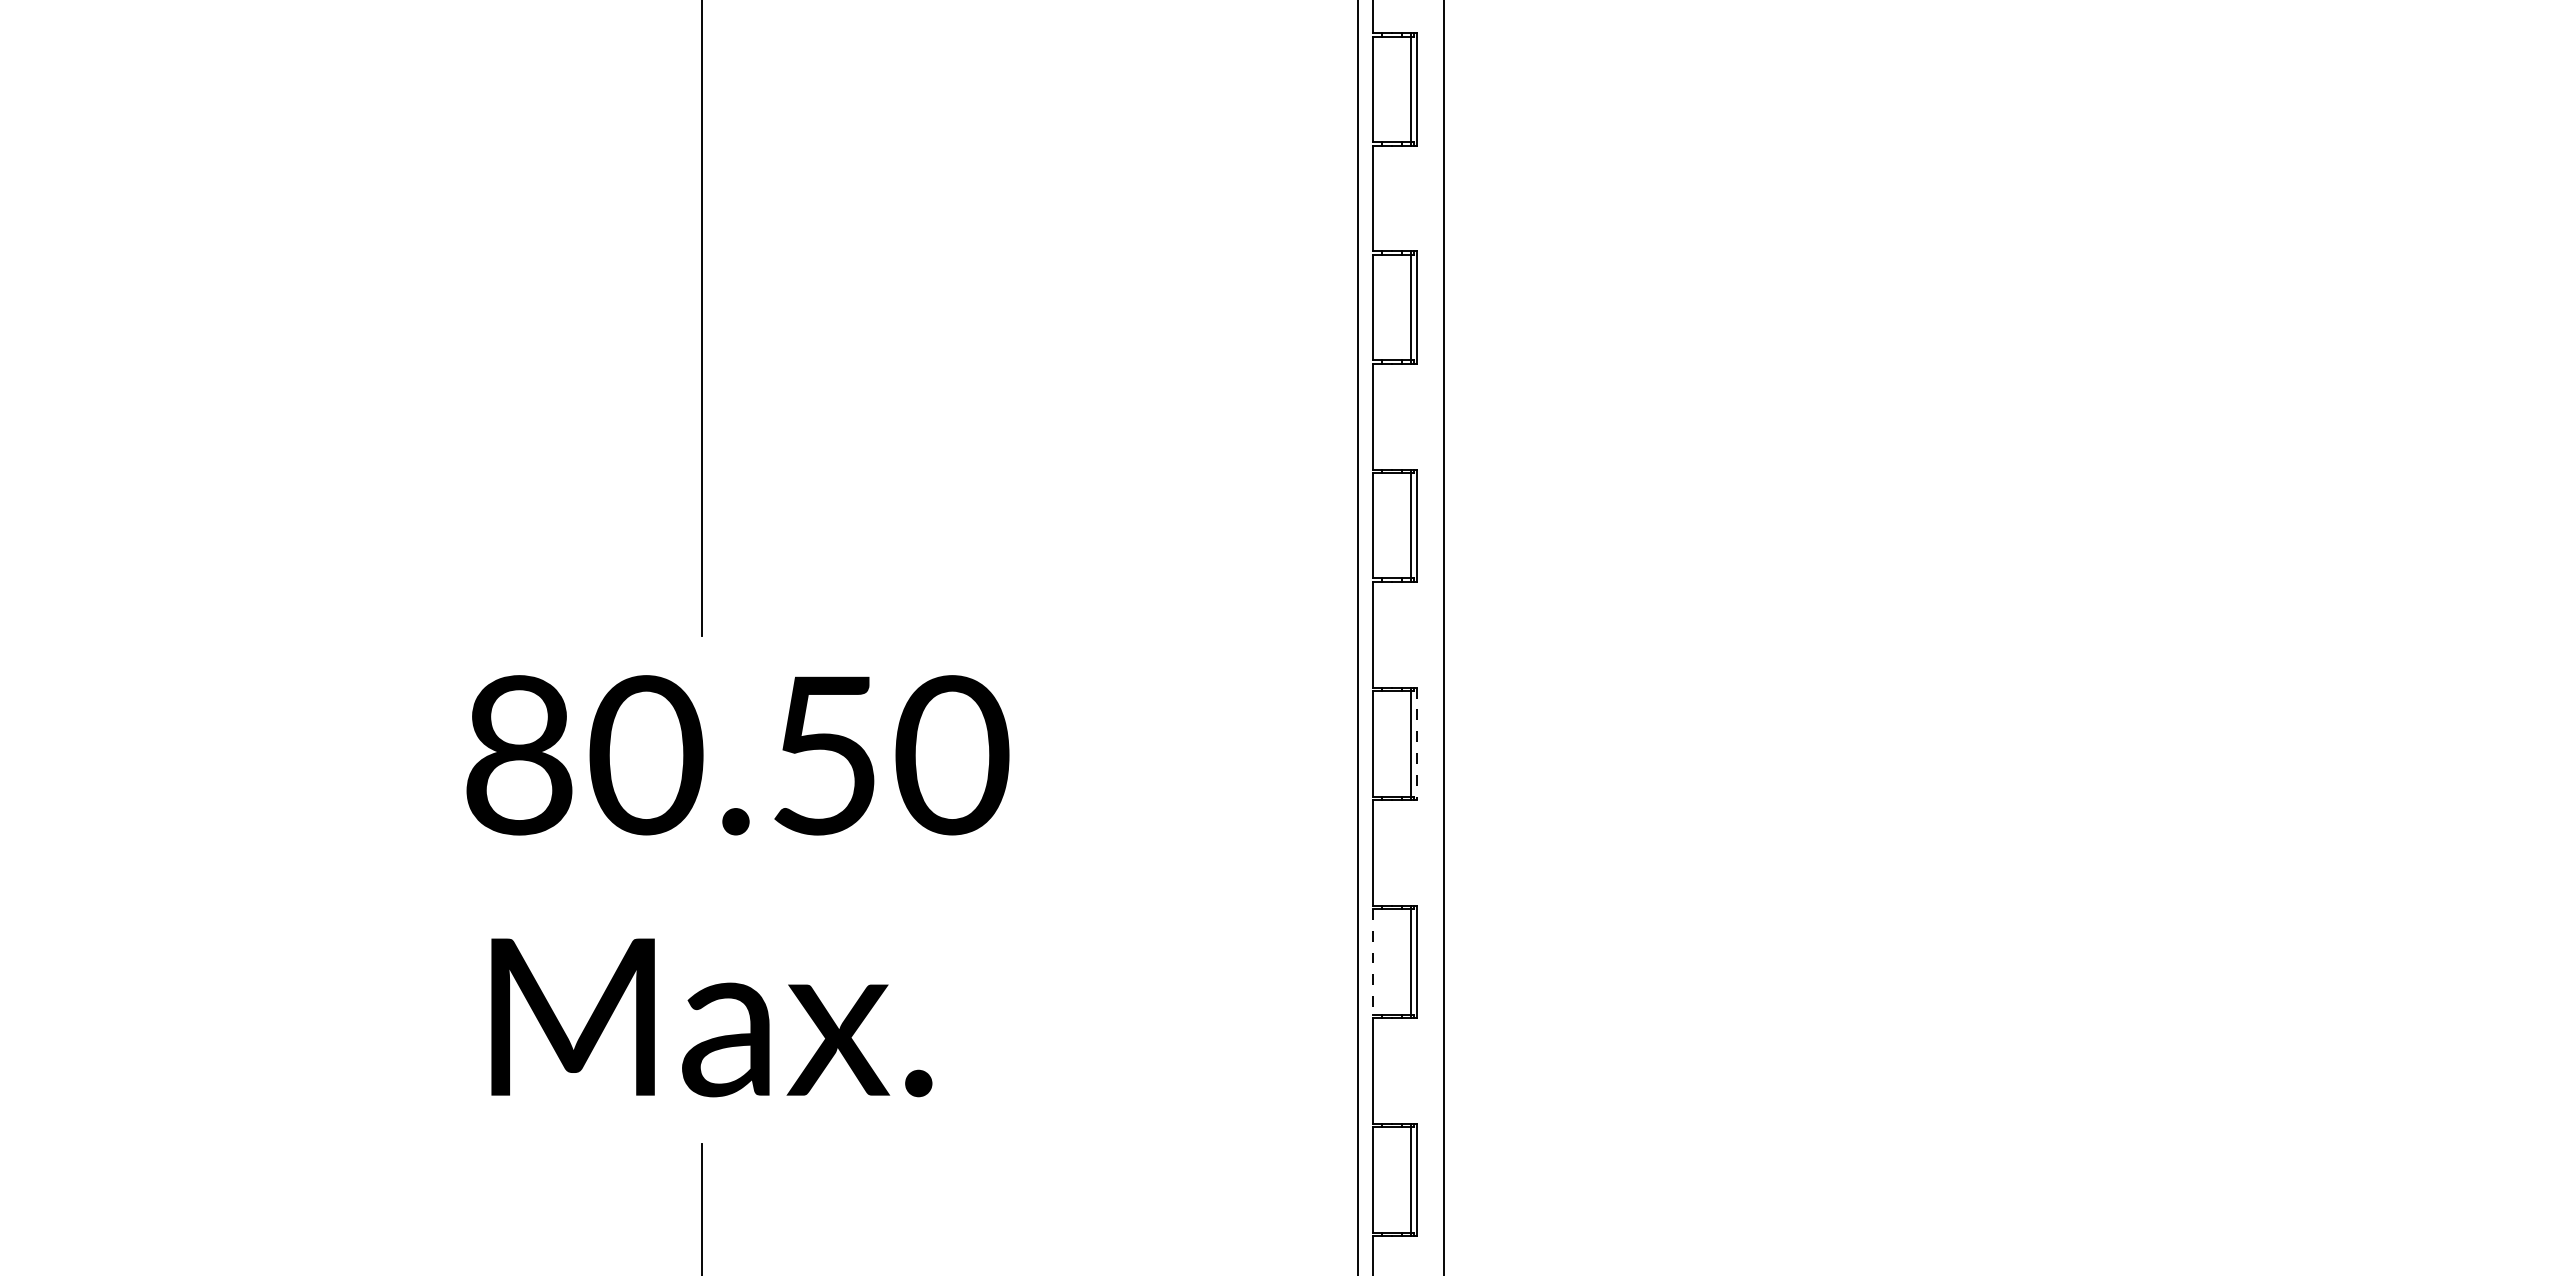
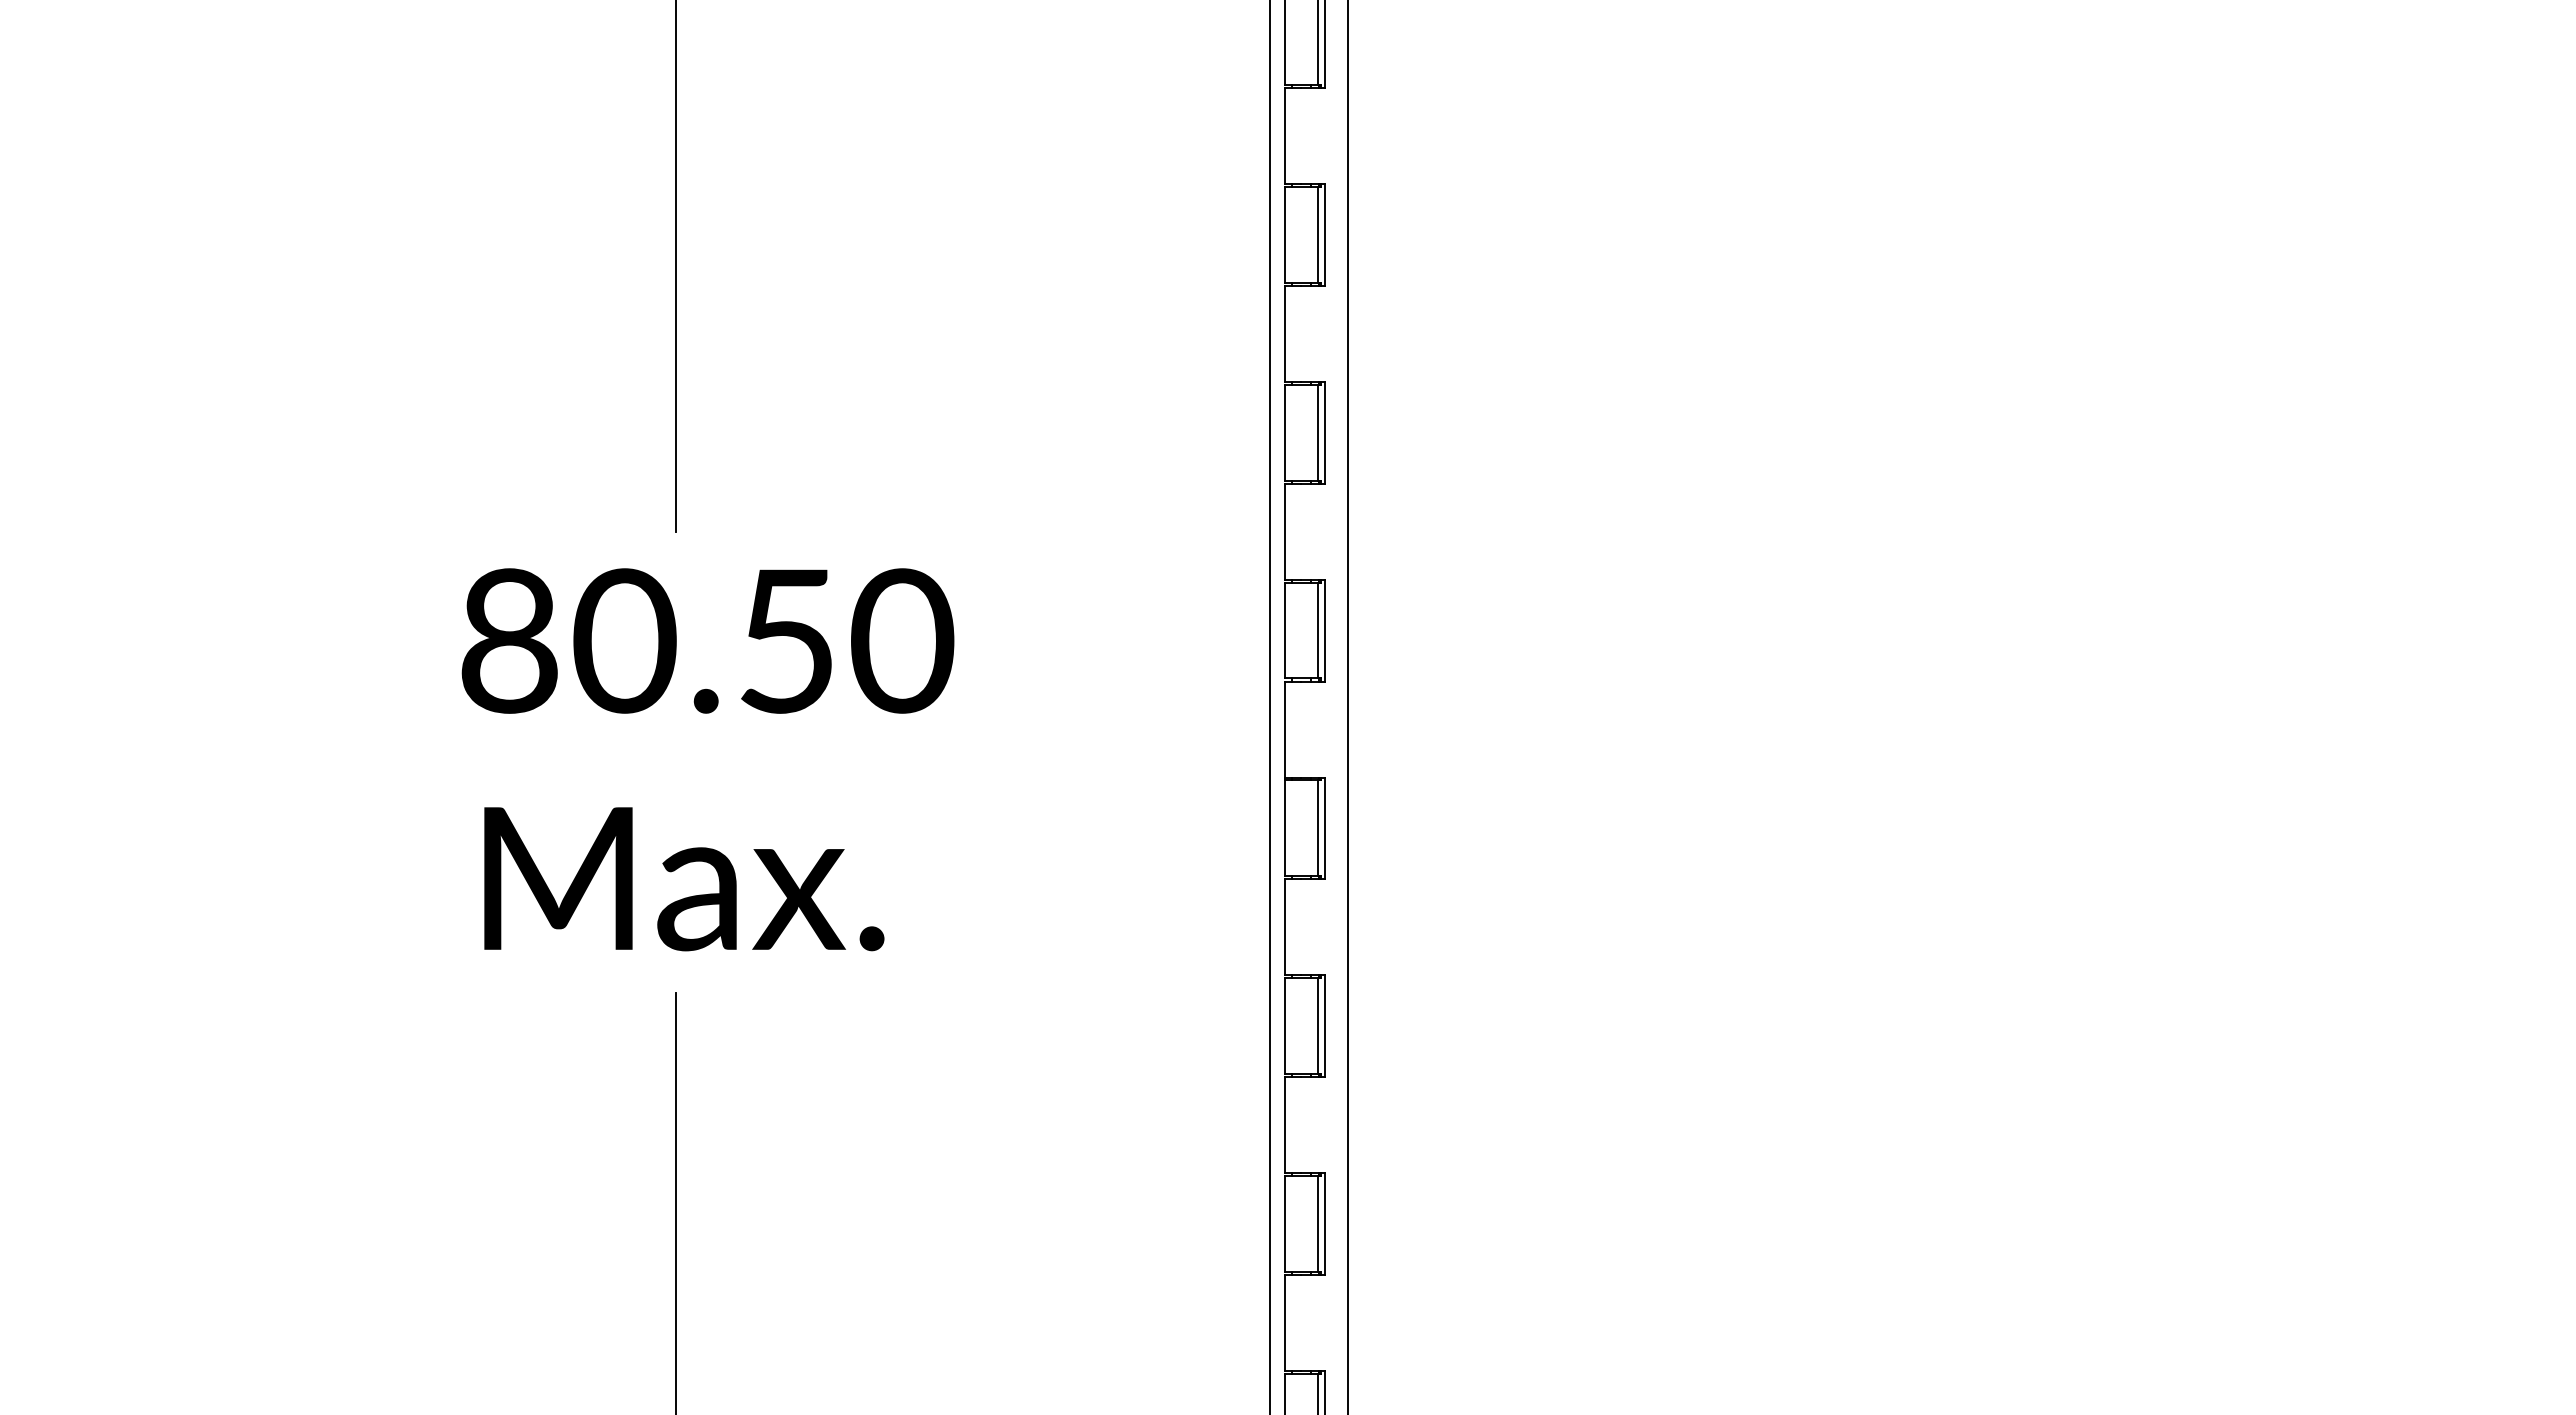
line: (1417, 743) -> (1324, 630), dashed -> solid
line: (1373, 961) -> (1284, 828), dashed -> solid

